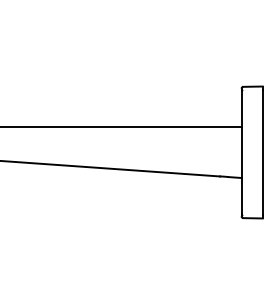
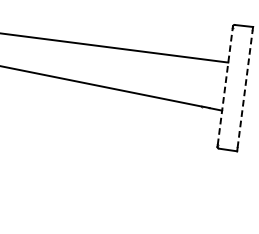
line: (241, 152) -> (225, 86), solid -> dashed
line: (262, 152) -> (244, 89), solid -> dashed

